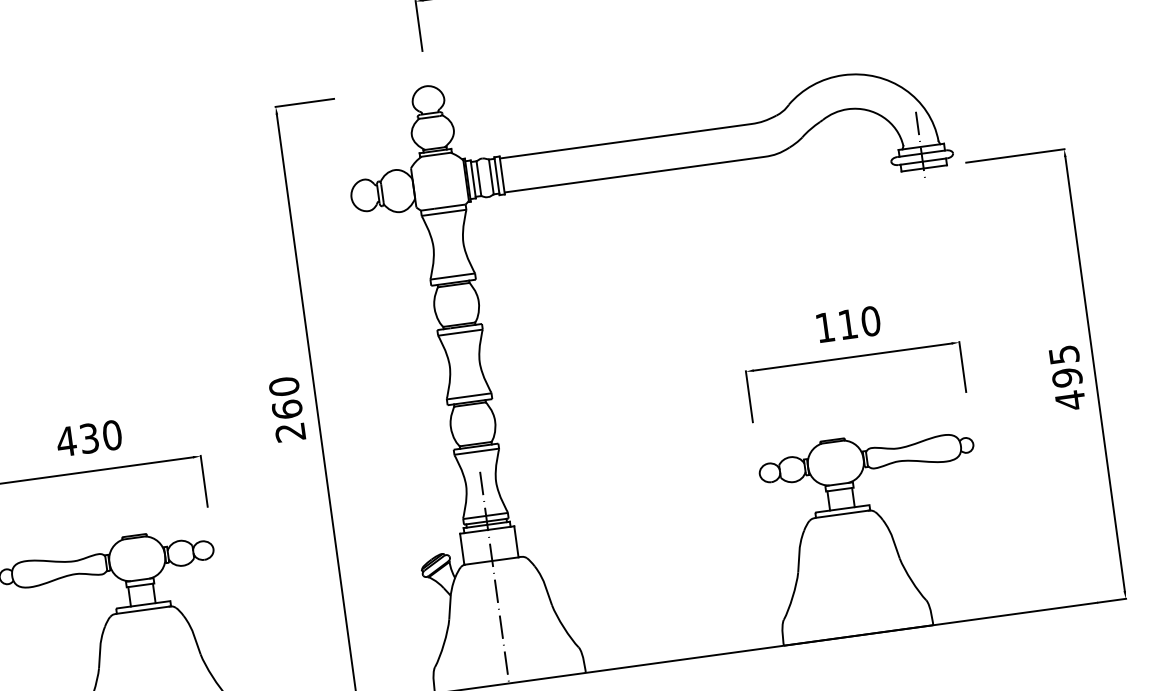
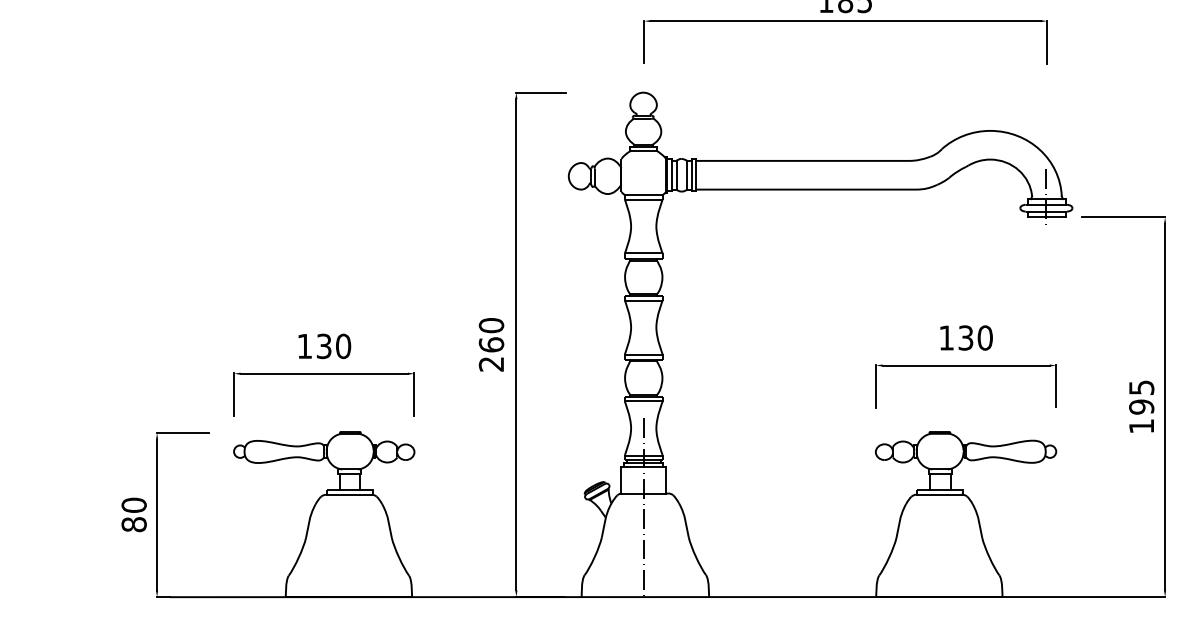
text: (847, 323) -> (965, 337), 110 -> 130
text: (1070, 400) -> (1141, 426), 495 -> 195
text: (66, 441) -> (304, 346), 430 -> 130

